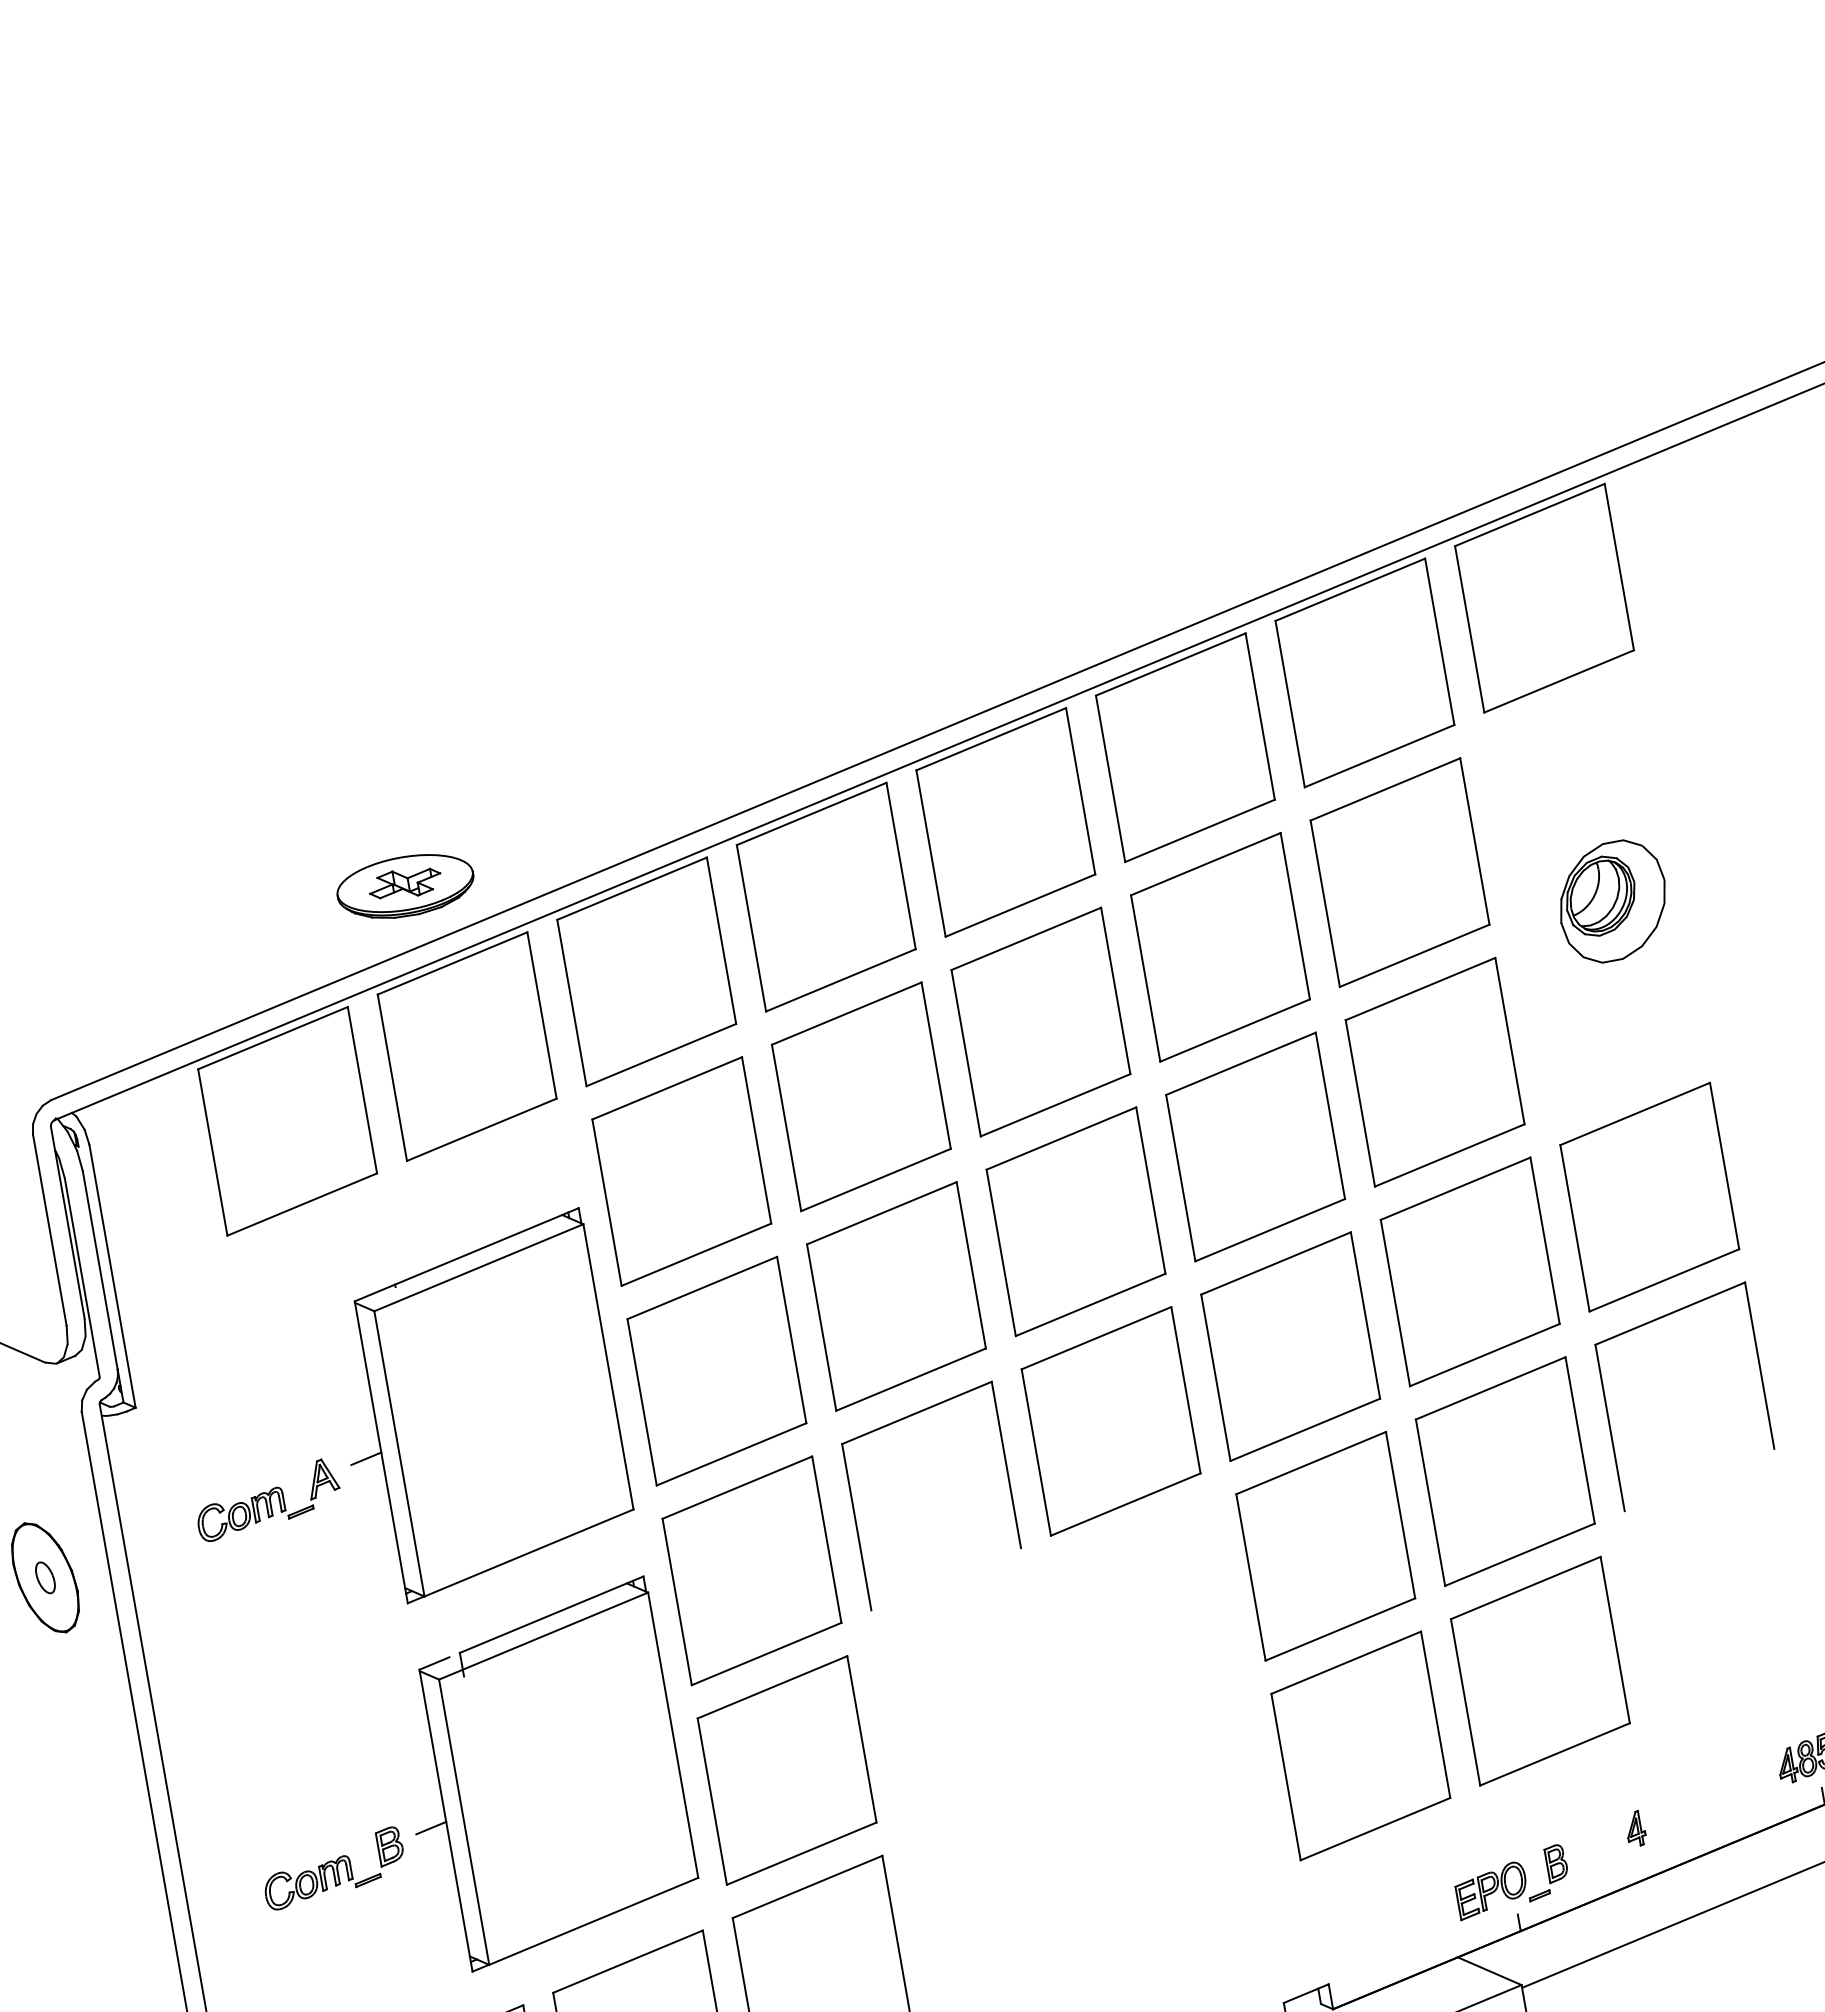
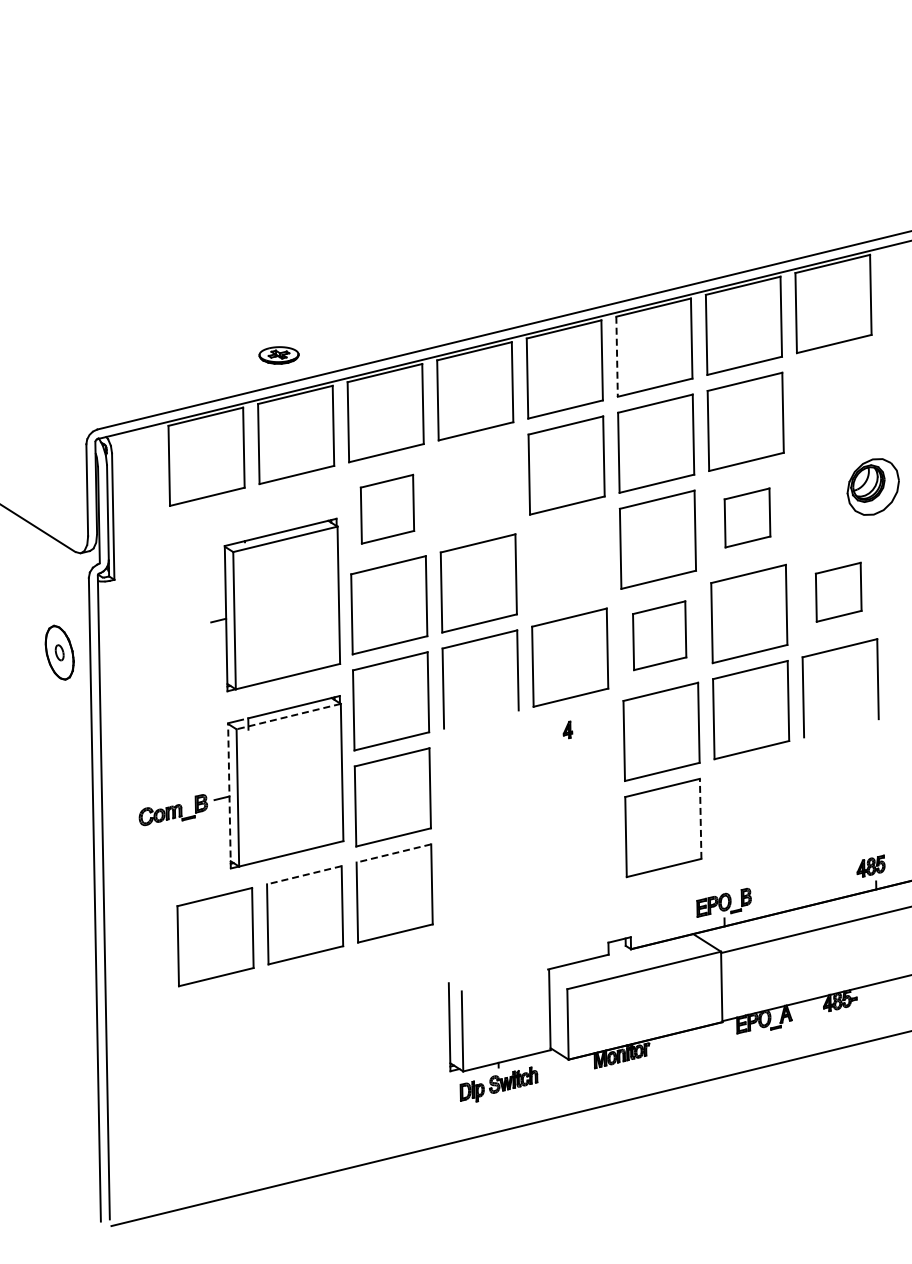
line: (1111, 780) -> (617, 357), solid -> dashed
part: (404, 886) -> (278, 355), size x0.6
part: (1611, 900) -> (872, 486), moved
part: (1434, 1071) -> (747, 517), size x0.6
part: (862, 1096) -> (477, 487), removed
part: (681, 1172) -> (387, 509), size x0.7
part: (1649, 1197) -> (838, 592), size x0.6
part: (1076, 1221) -> (568, 561), removed
part: (1290, 1346) -> (659, 635), size x0.7
part: (267, 1499) -> (169, 632), removed
line: (543, 1635) -> (288, 716), solid -> dashed
part: (1539, 1672) -> (752, 806), removed
line: (1435, 1714) -> (700, 818), solid -> dashed
line: (445, 1819) -> (229, 795), solid -> dashed
part: (1634, 1828) -> (567, 729), moved
line: (806, 1887) -> (393, 853), solid -> dashed
line: (626, 1962) -> (303, 875), solid -> dashed

